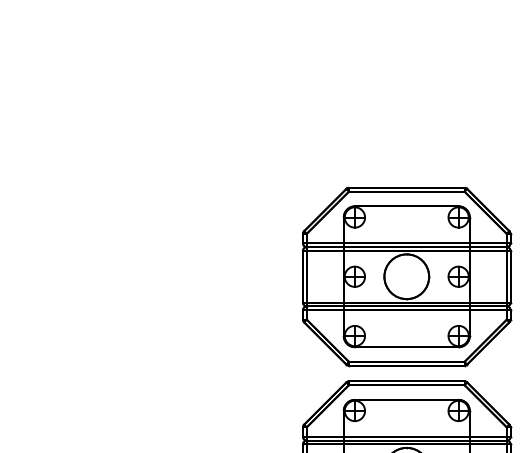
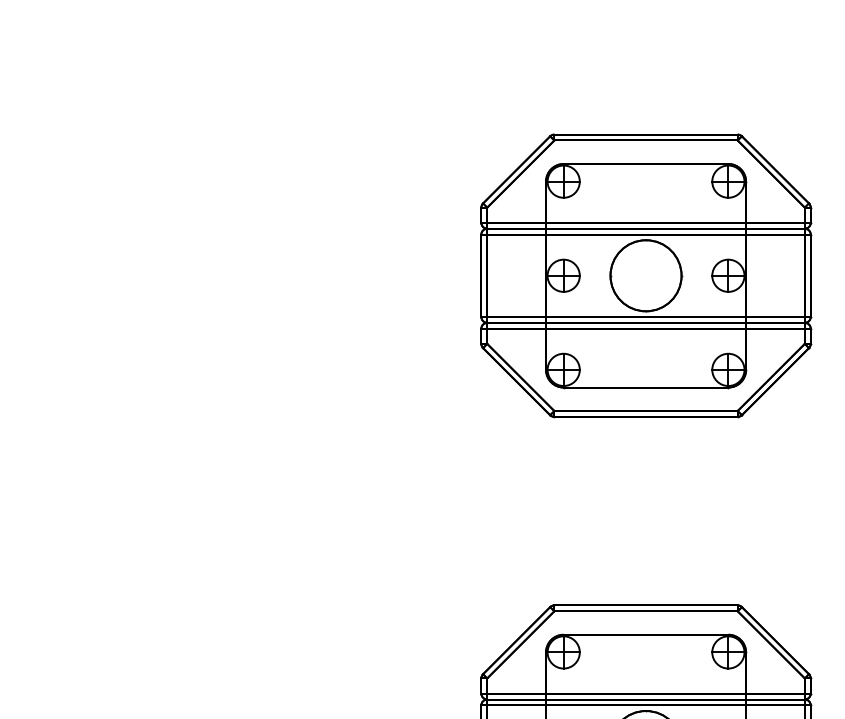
part: (407, 277) -> (647, 276), moved

